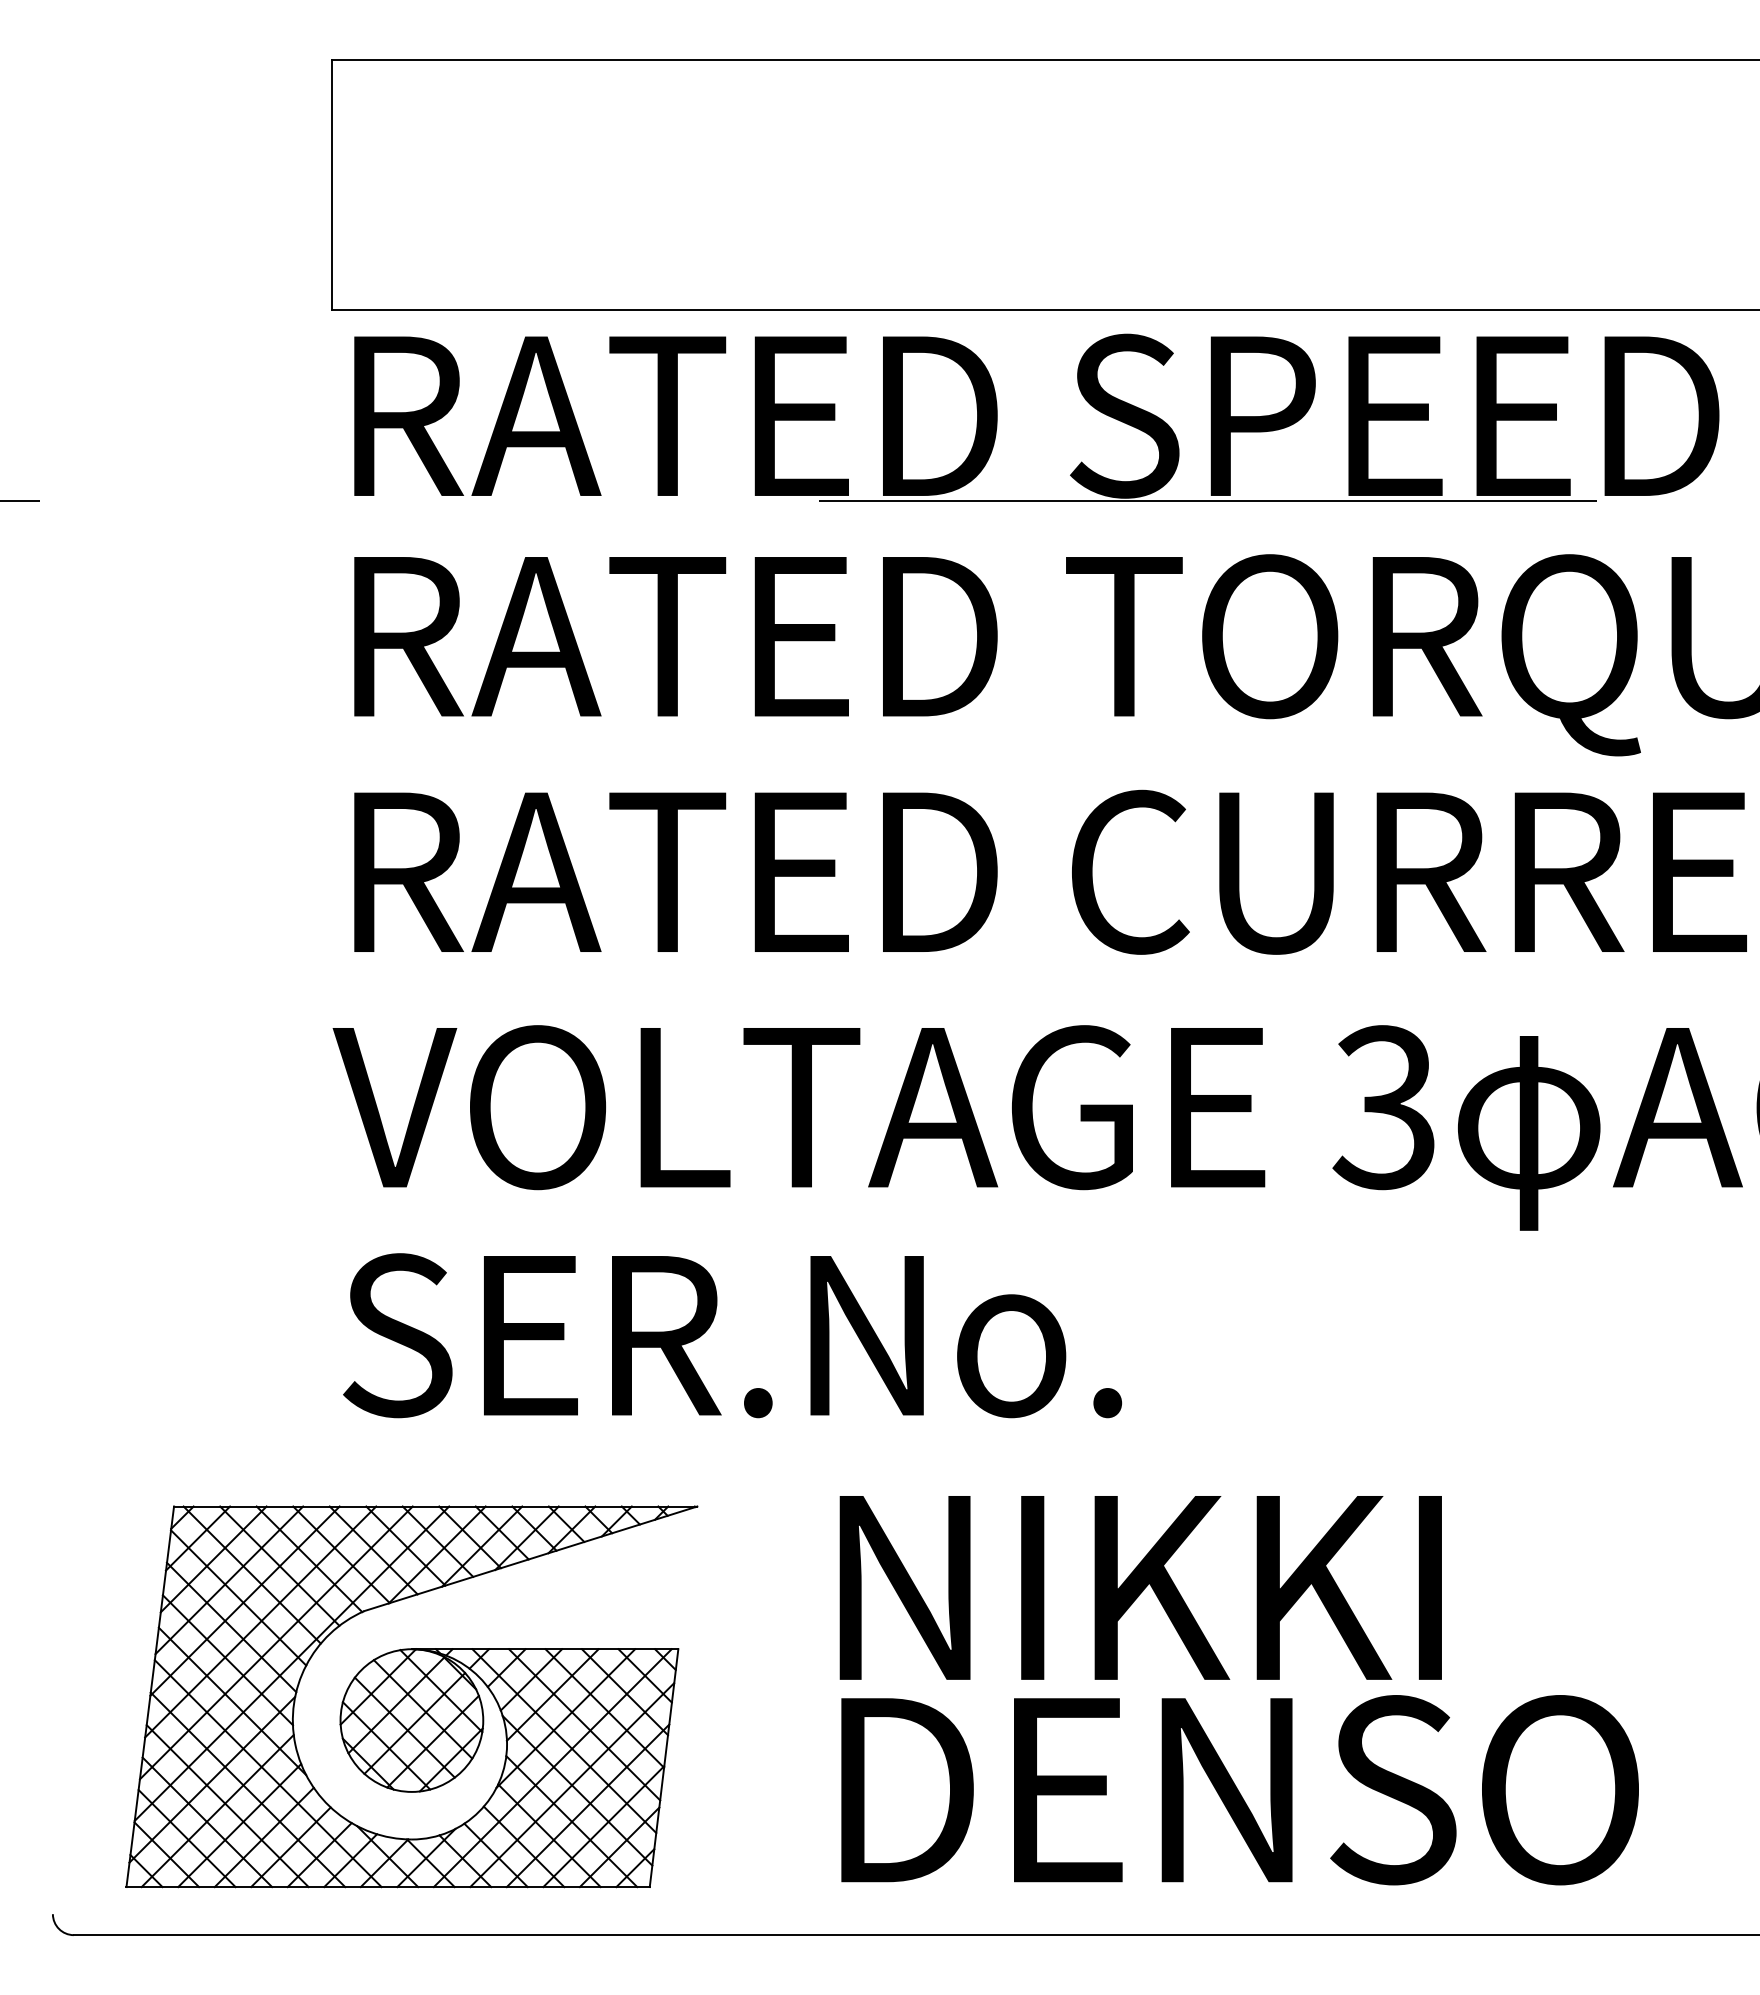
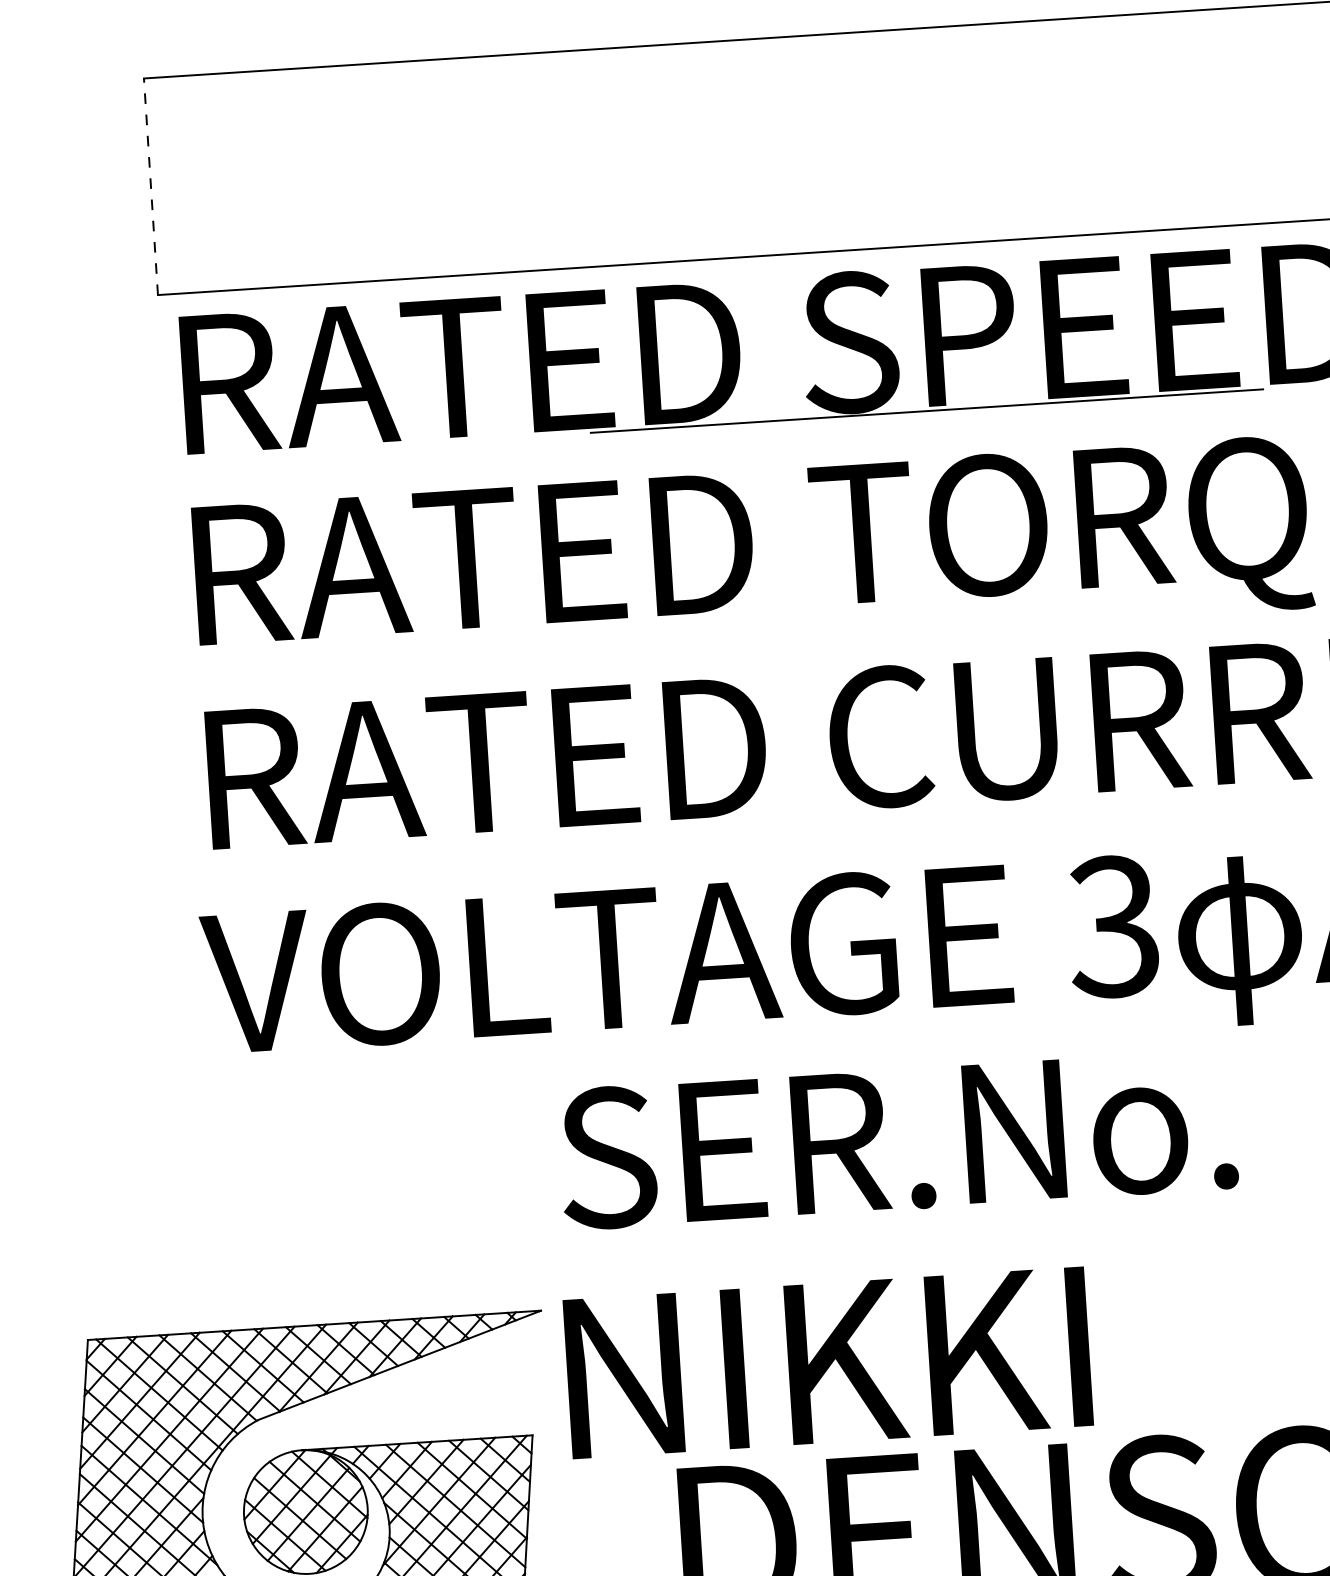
line: (332, 184) -> (151, 186), solid -> dashed
text: (732, 1335) -> (897, 1138), moved
text: (1140, 1587) -> (827, 1362), moved

